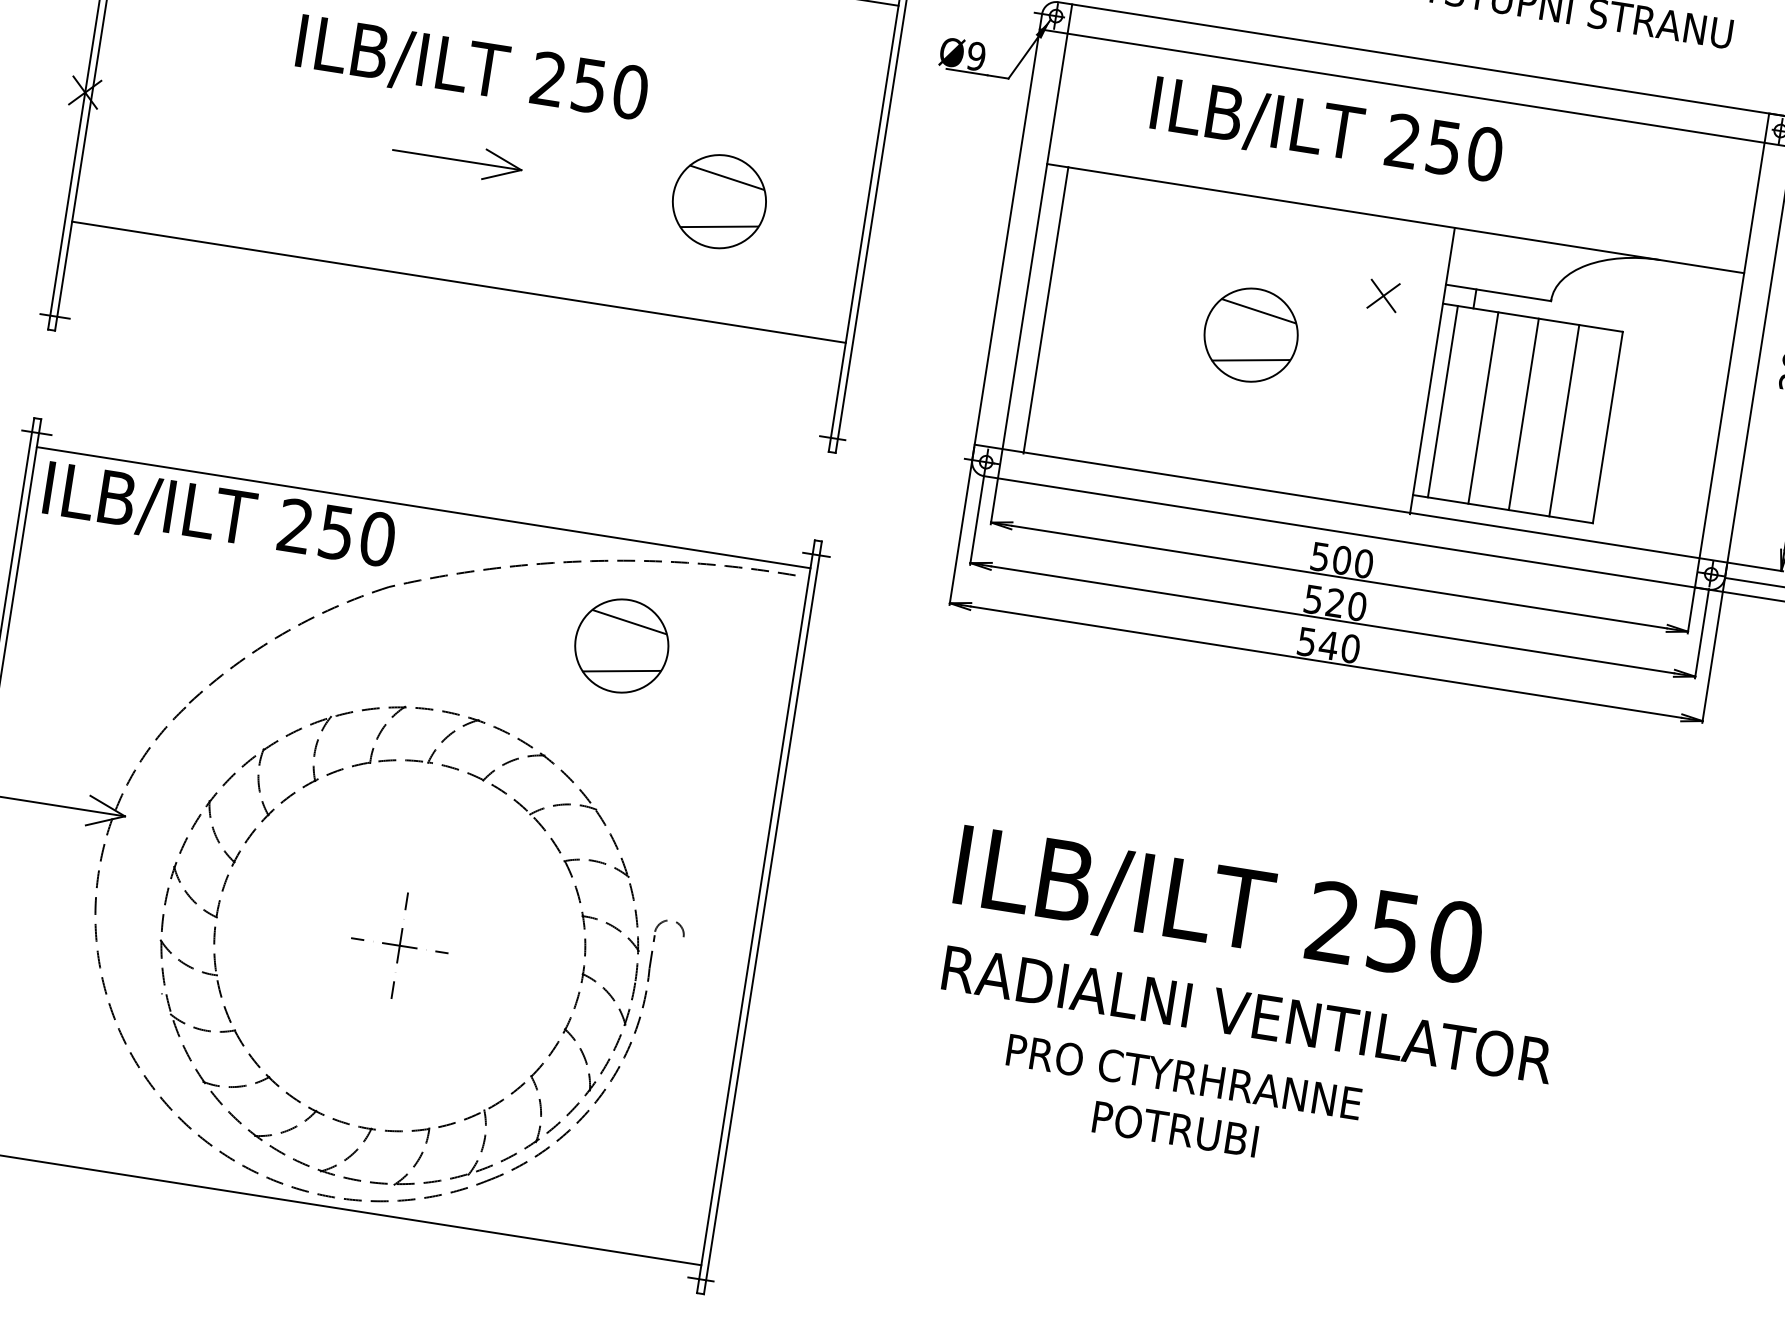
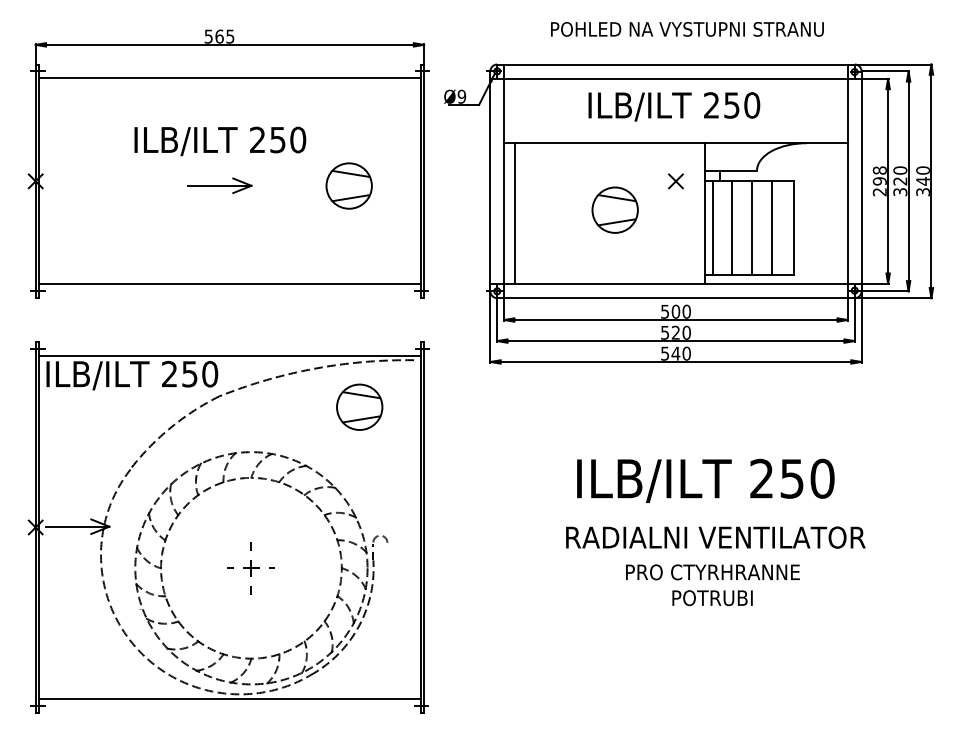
text: (1327, 131) -> (674, 106), moved
line: (458, 282) -> (229, 284), moved
part: (621, 644) -> (359, 406), moved
text: (1218, 908) -> (705, 480), moved
text: (1247, 1014) -> (715, 537), moved
text: (1179, 1103) -> (712, 585), moved

